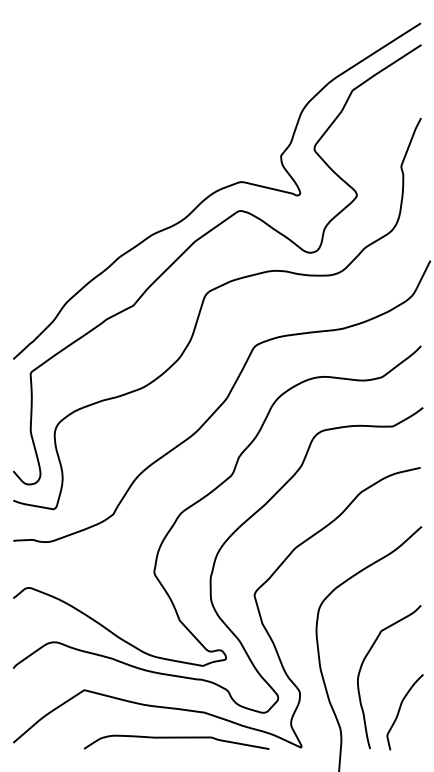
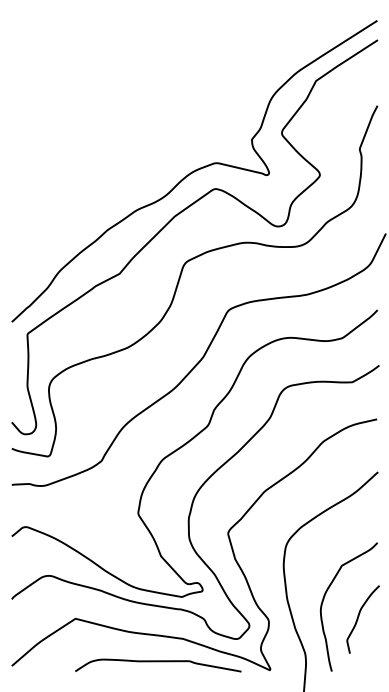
curve: (399, 712) -> (358, 619), moved

